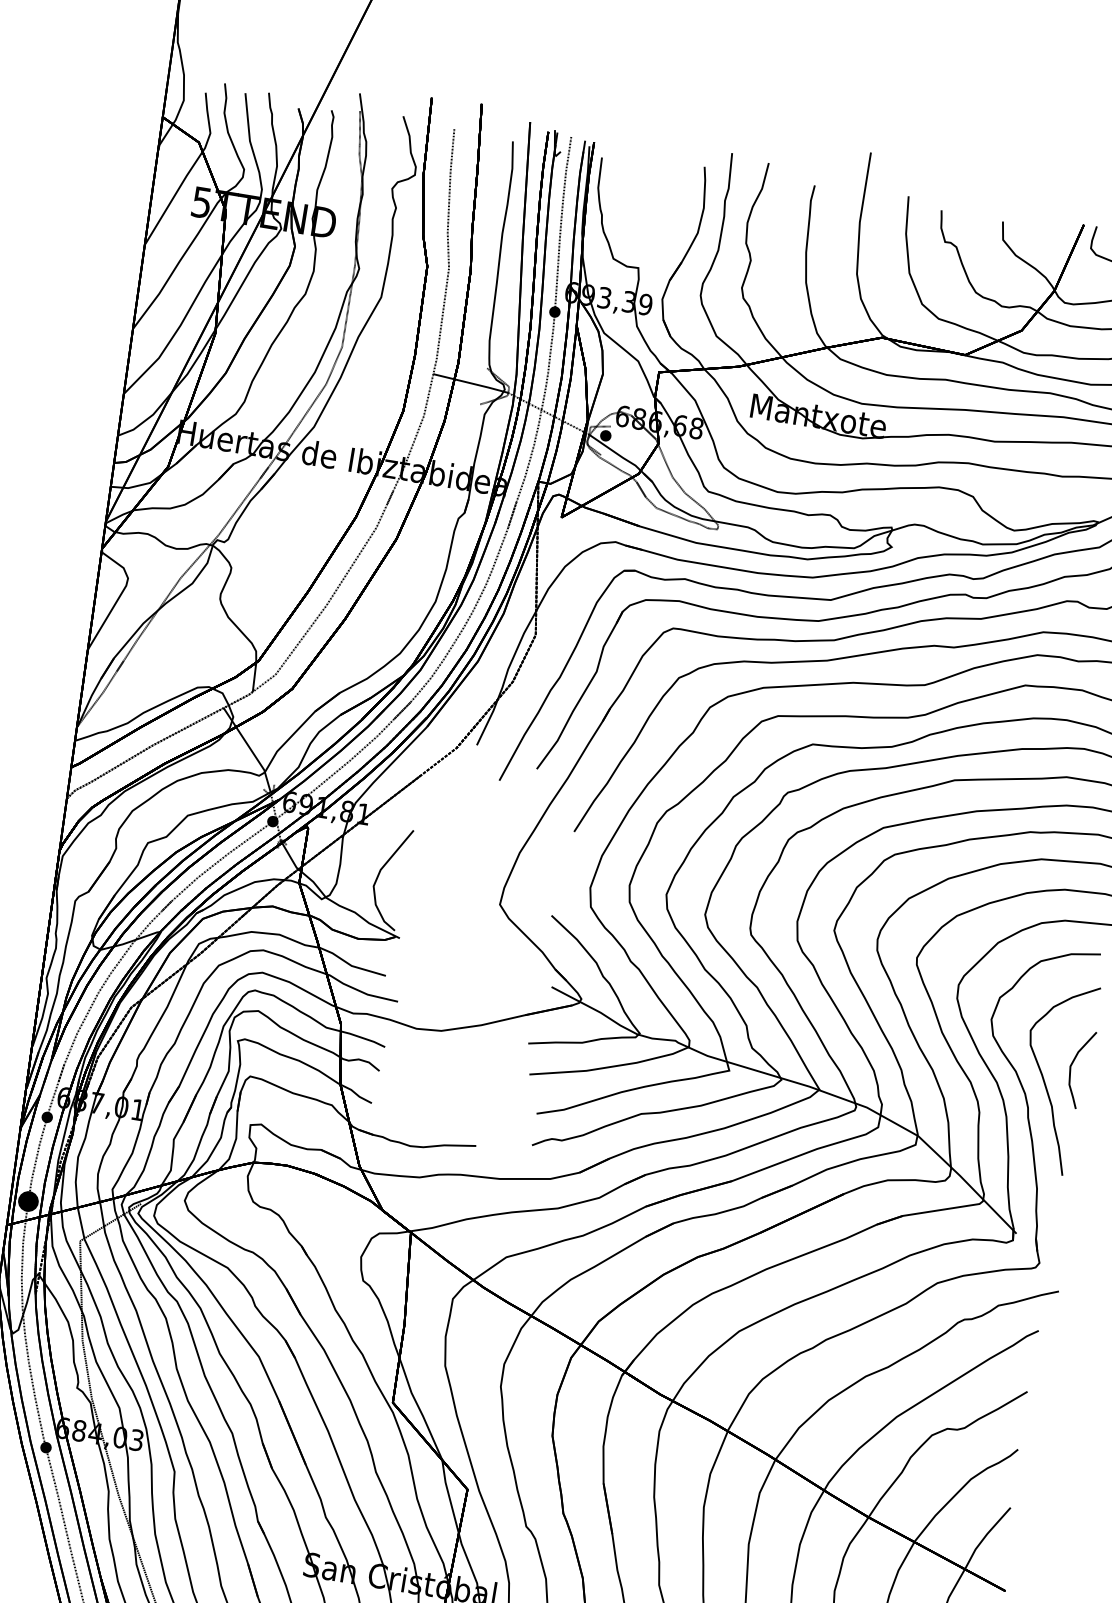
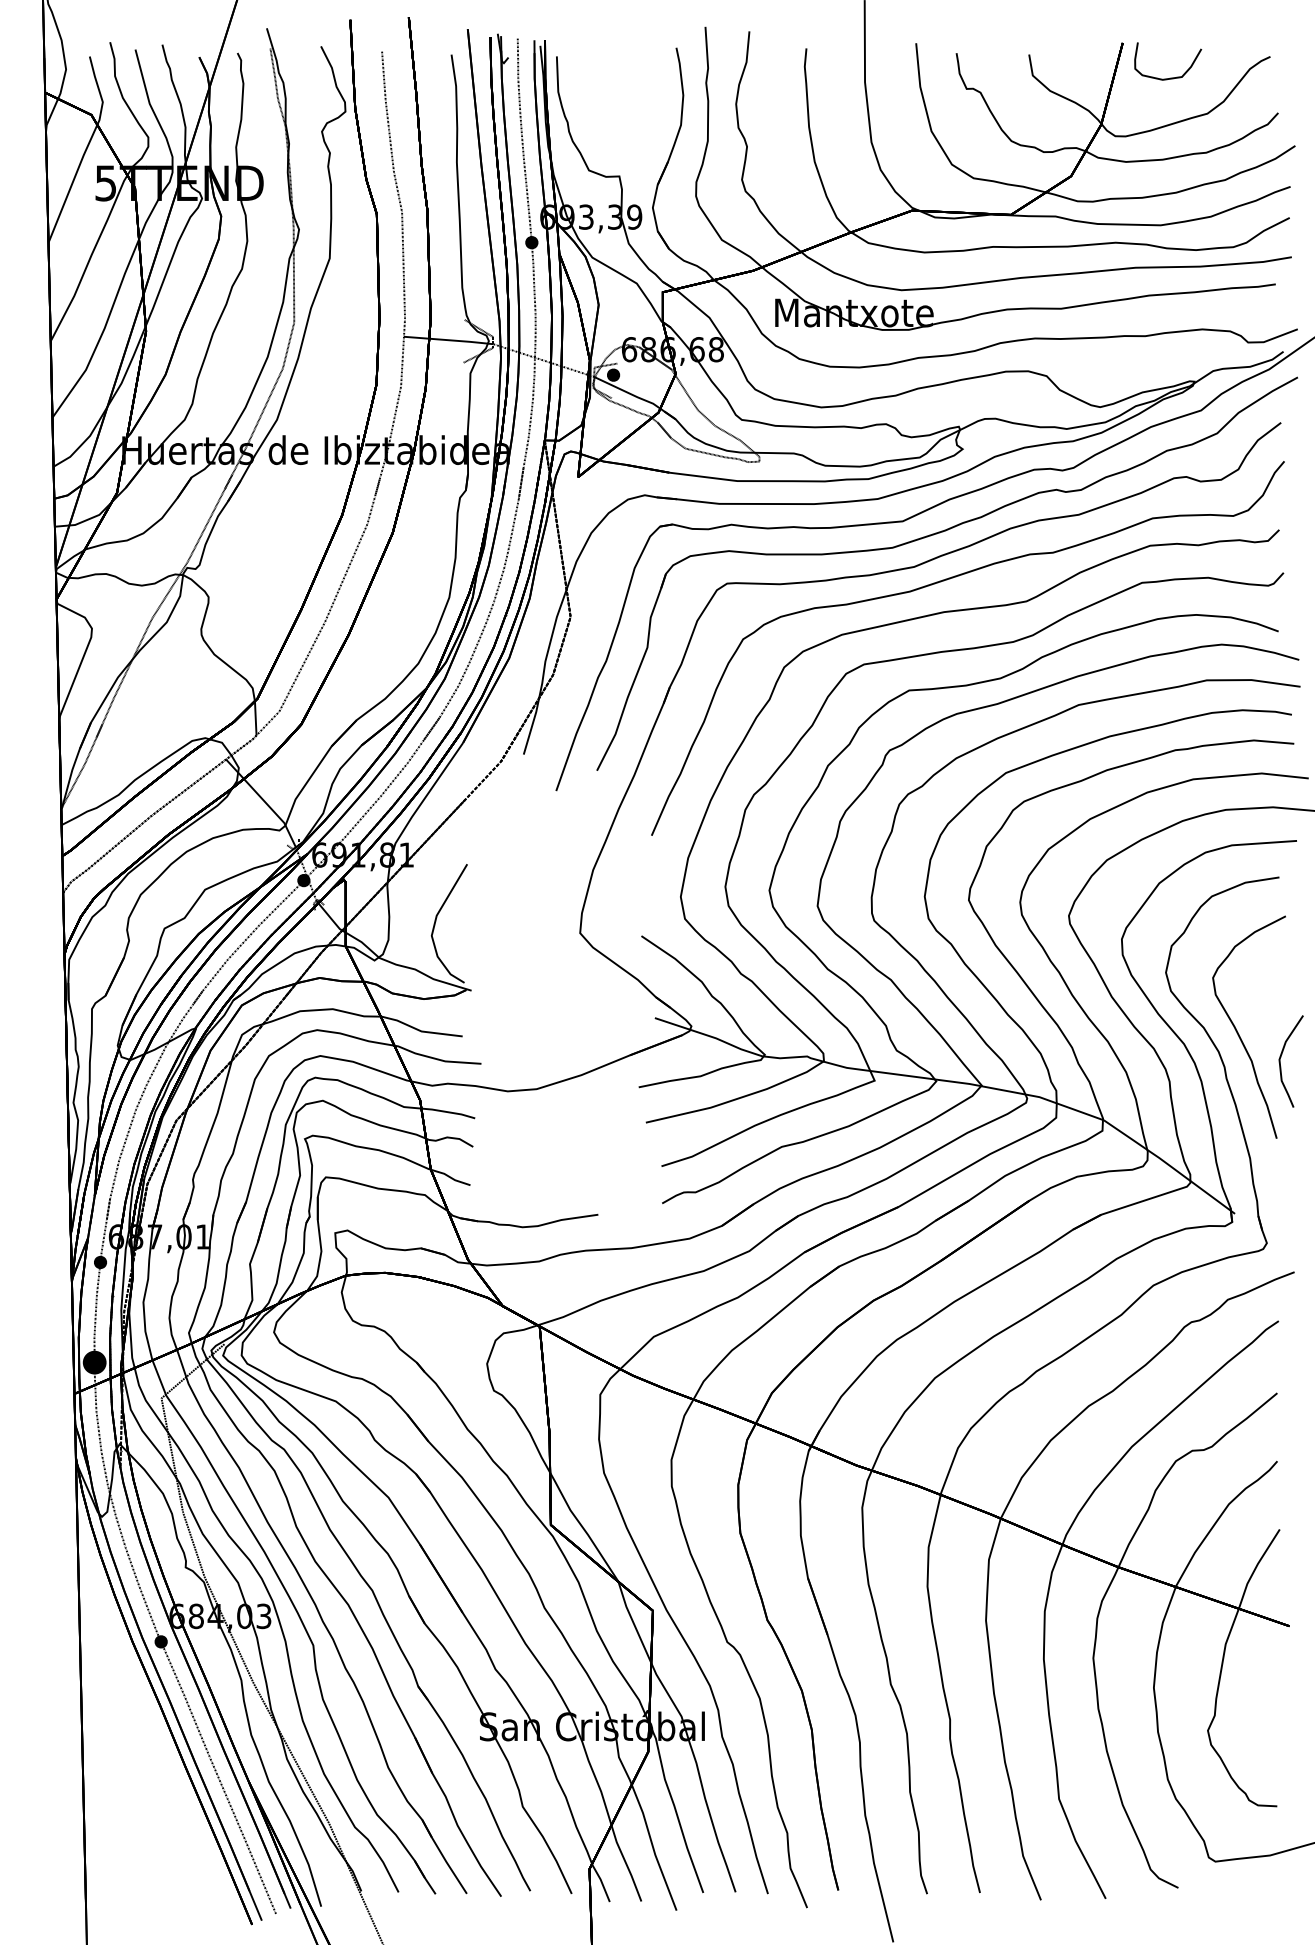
curve: (1072, 1064) -> (1281, 1057), moved

